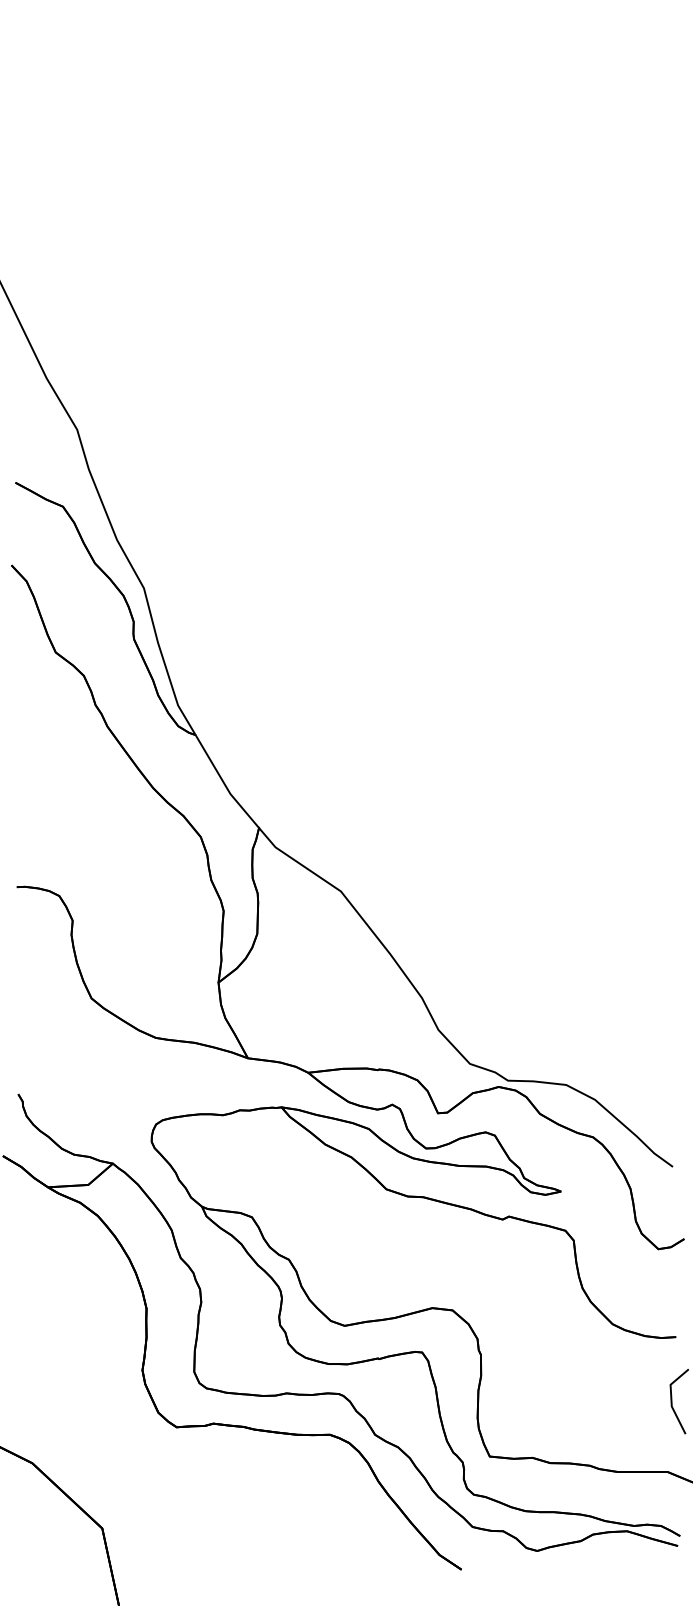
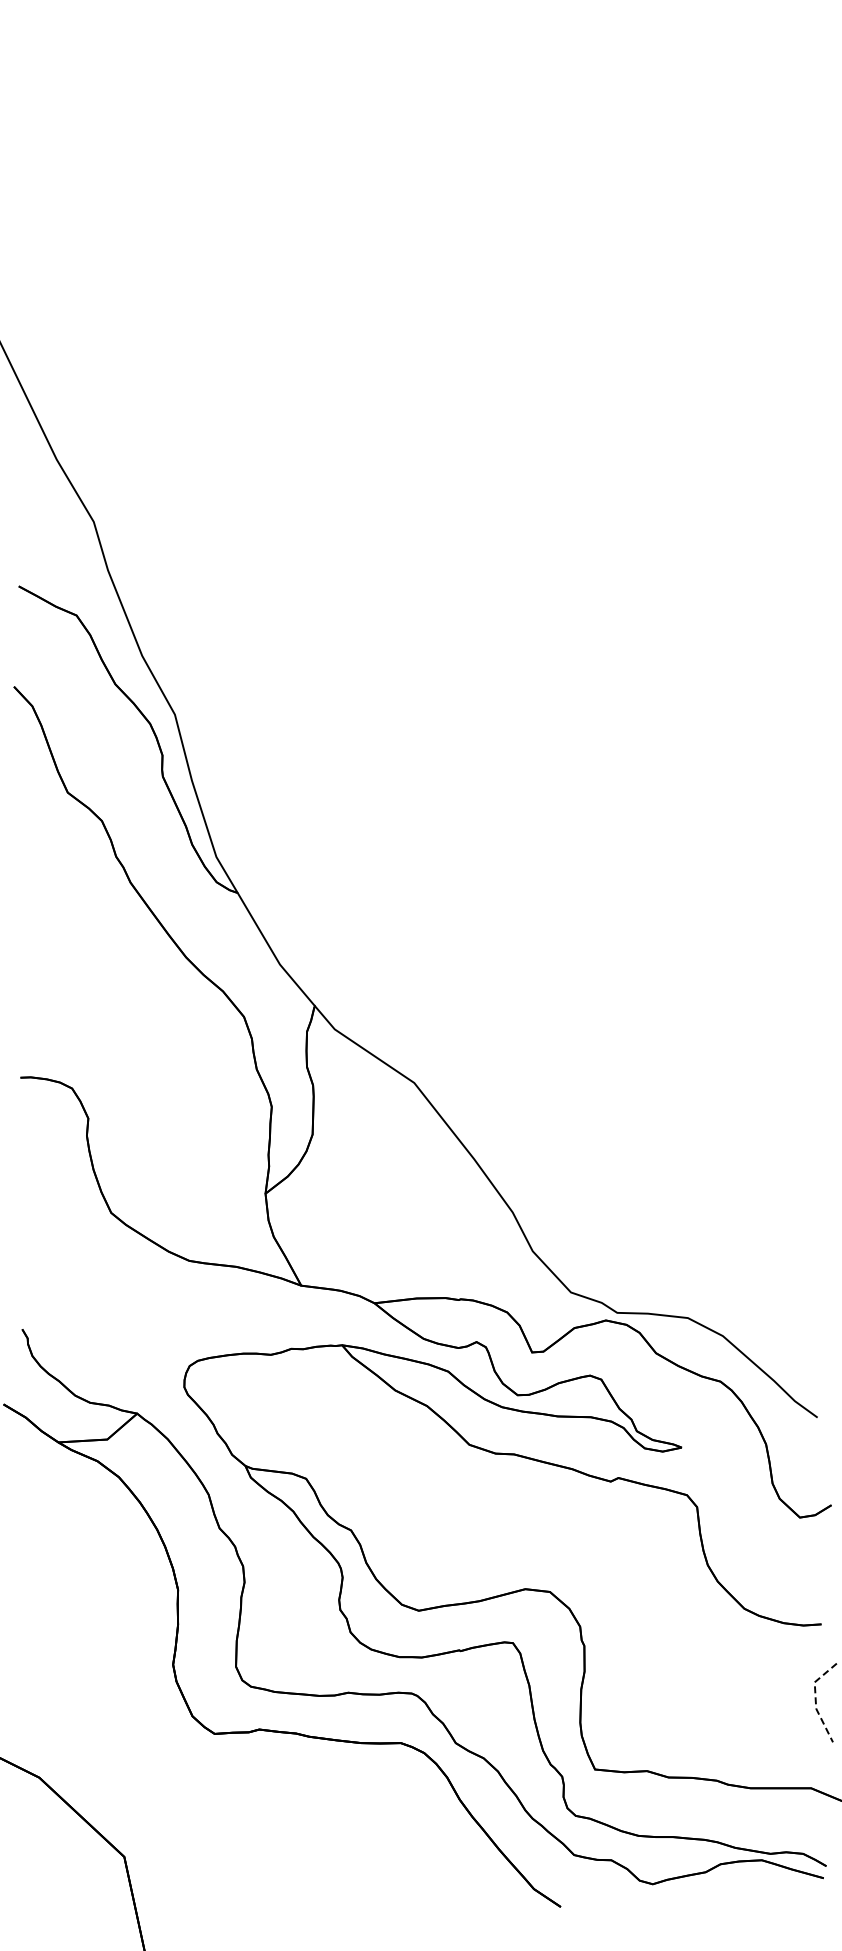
line: (671, 1398) -> (815, 1699), solid -> dashed

